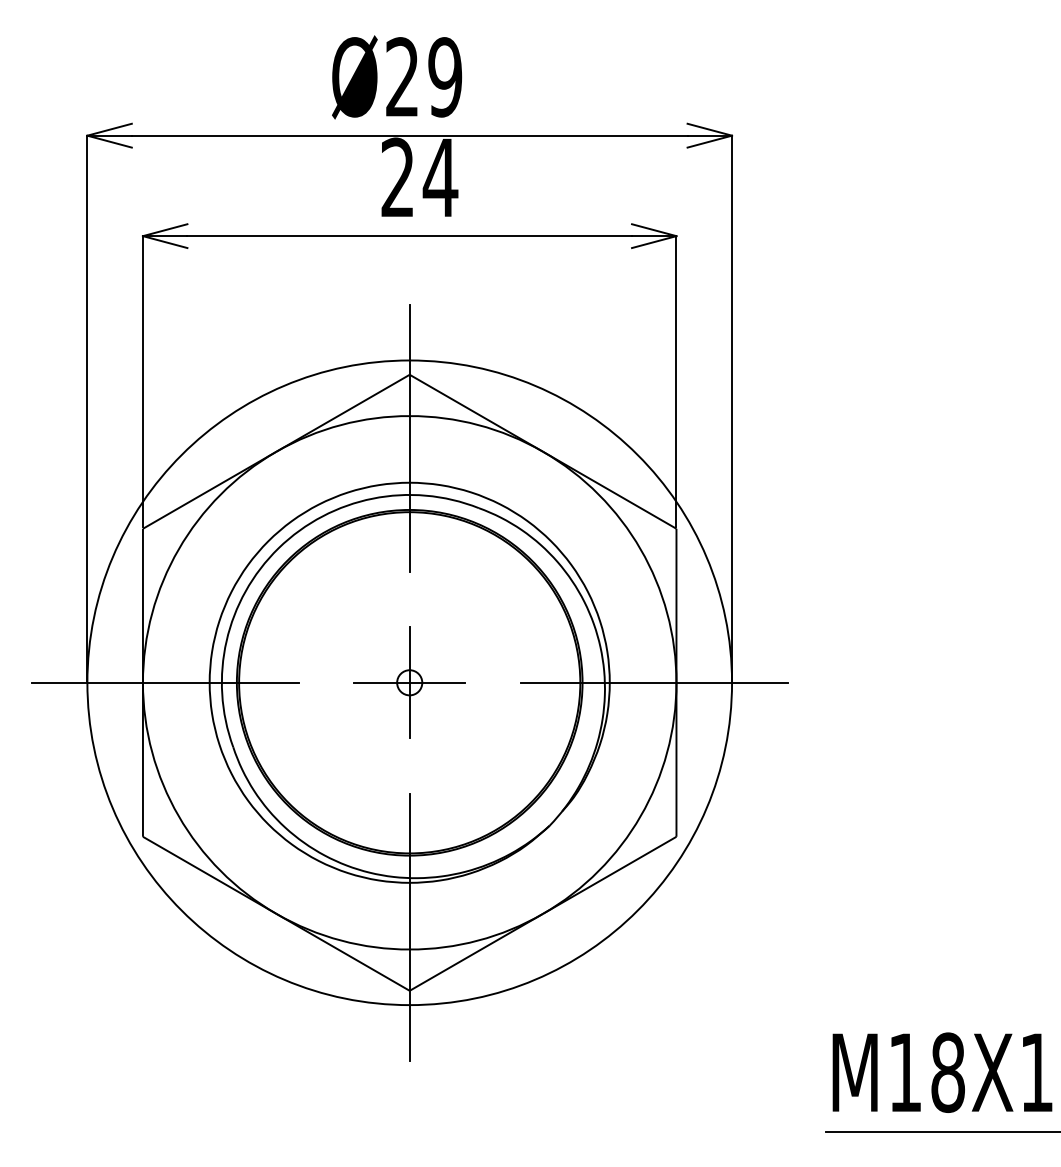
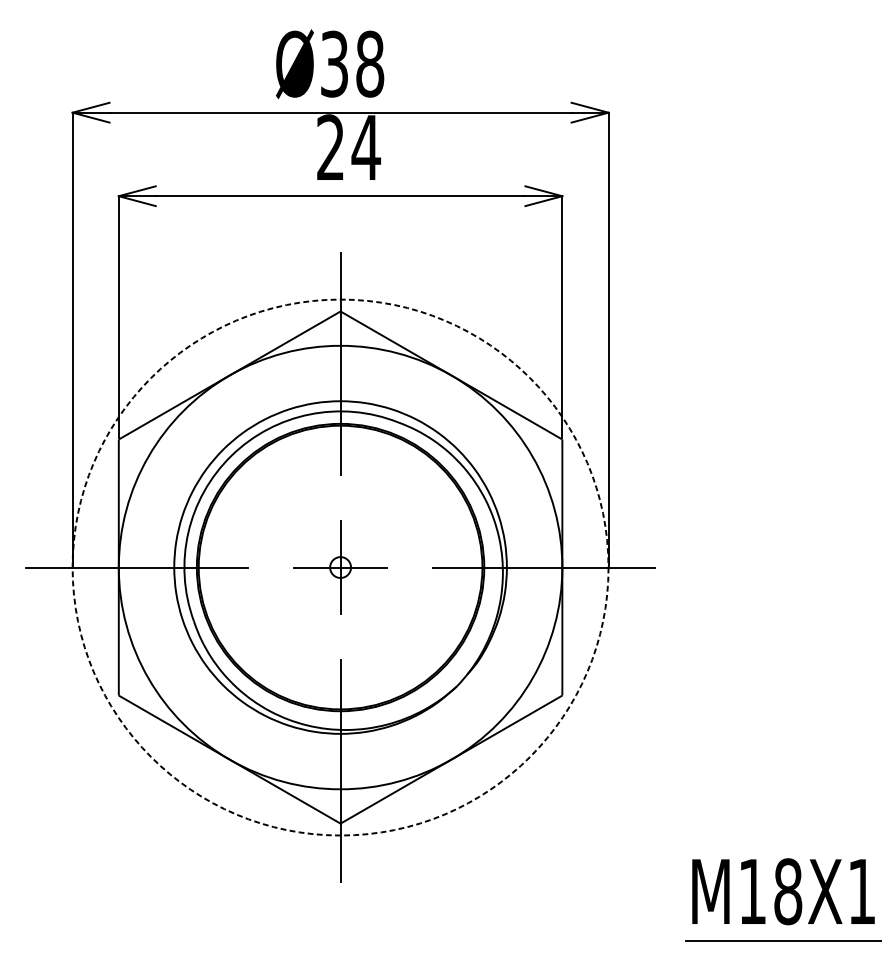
text: (424, 77) -> (352, 64), Ø29 -> Ø38
circle: (409, 682) -> (340, 567), solid -> dashed

